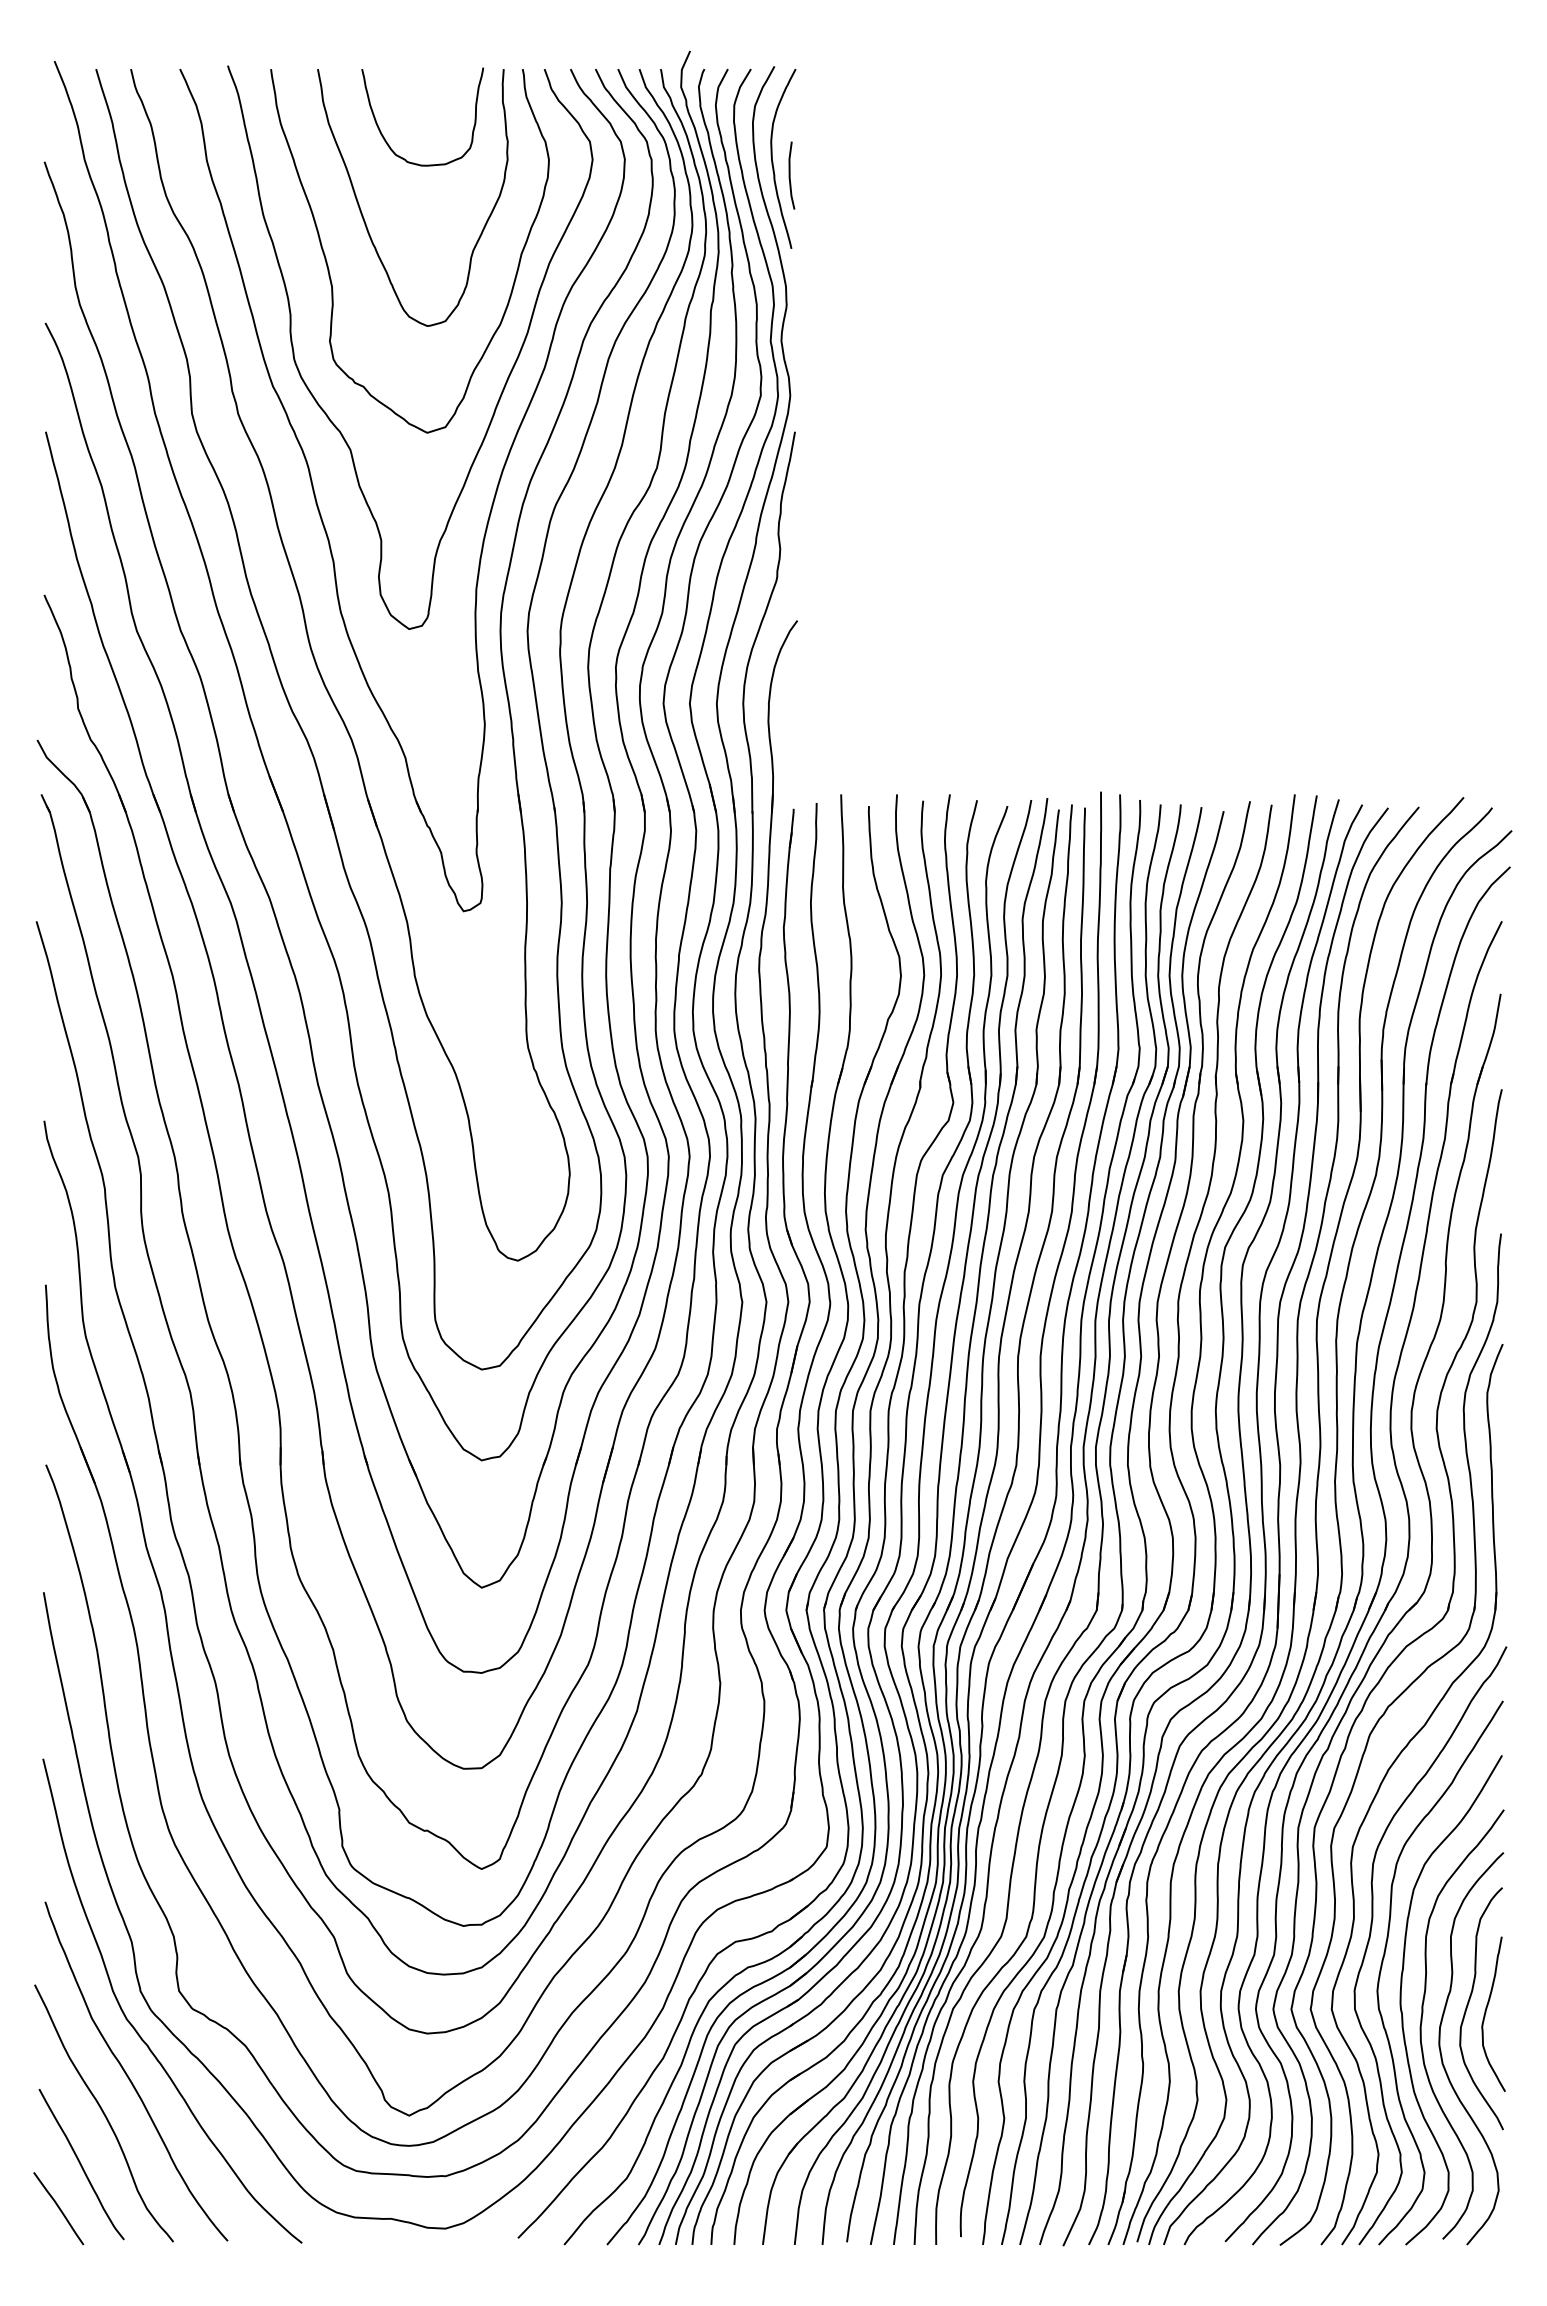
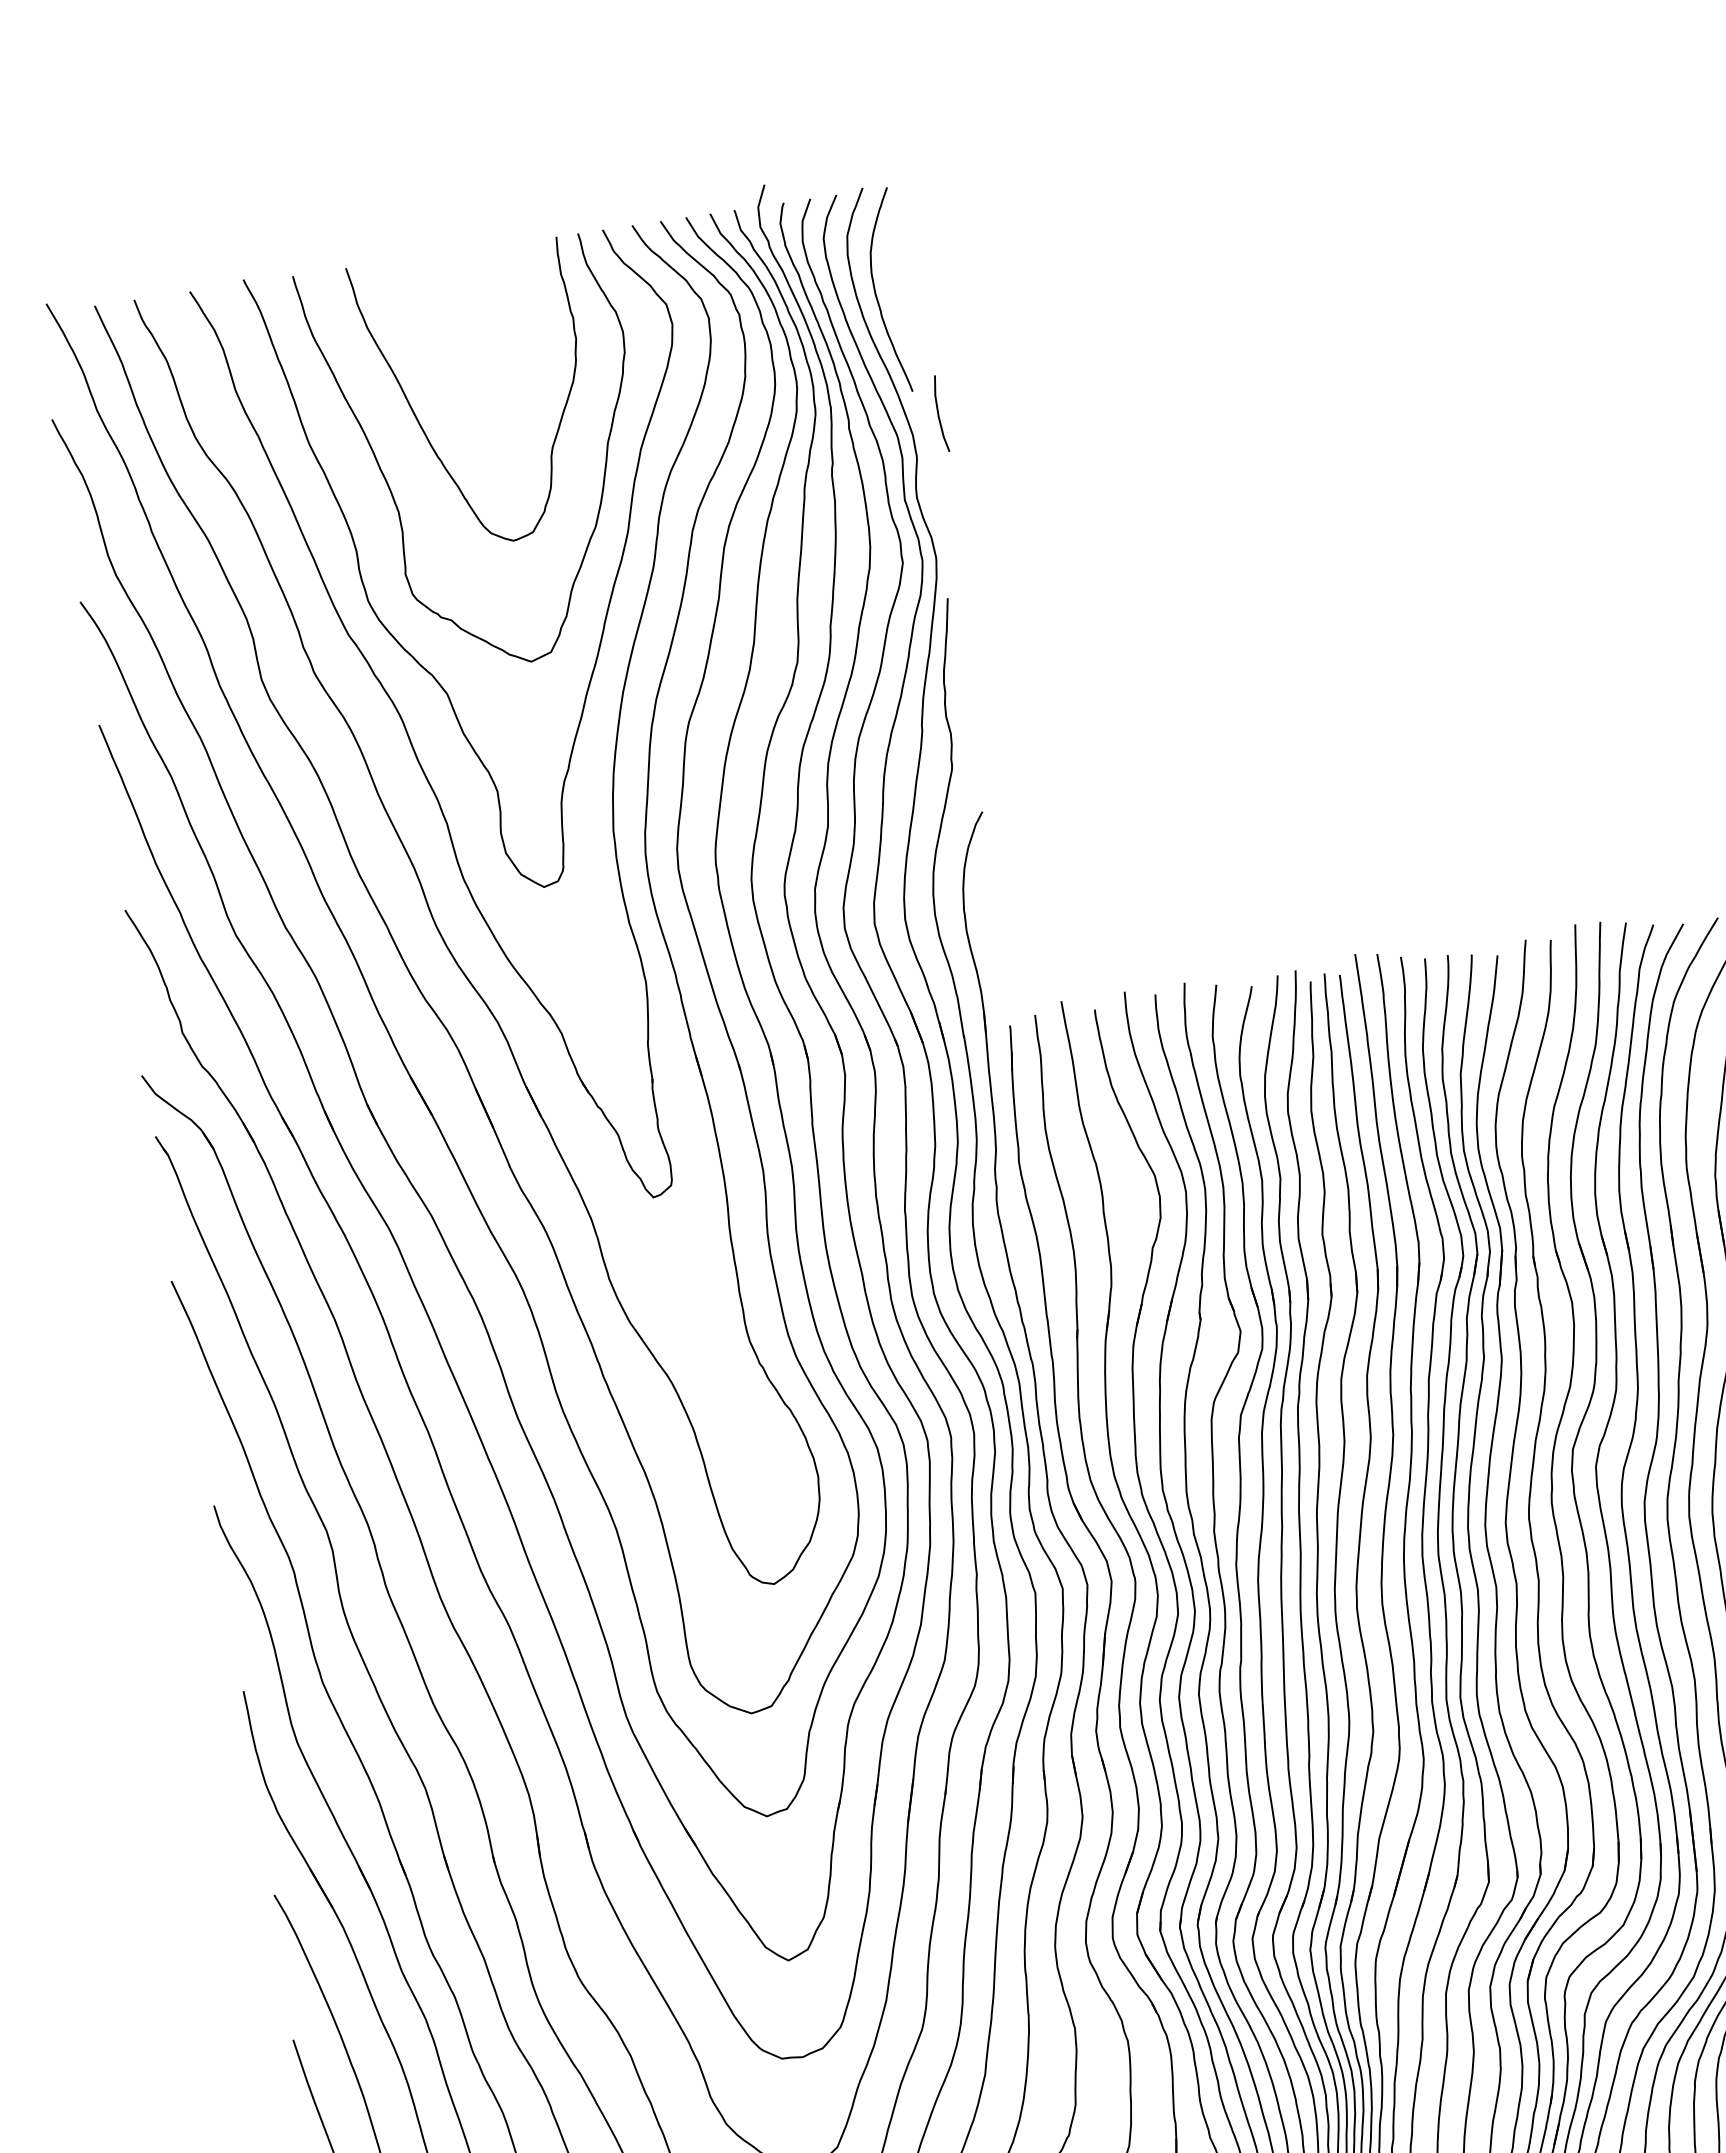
curve: (385, 138) -> (434, 335), removed
line: (790, 175) -> (939, 413), moved

